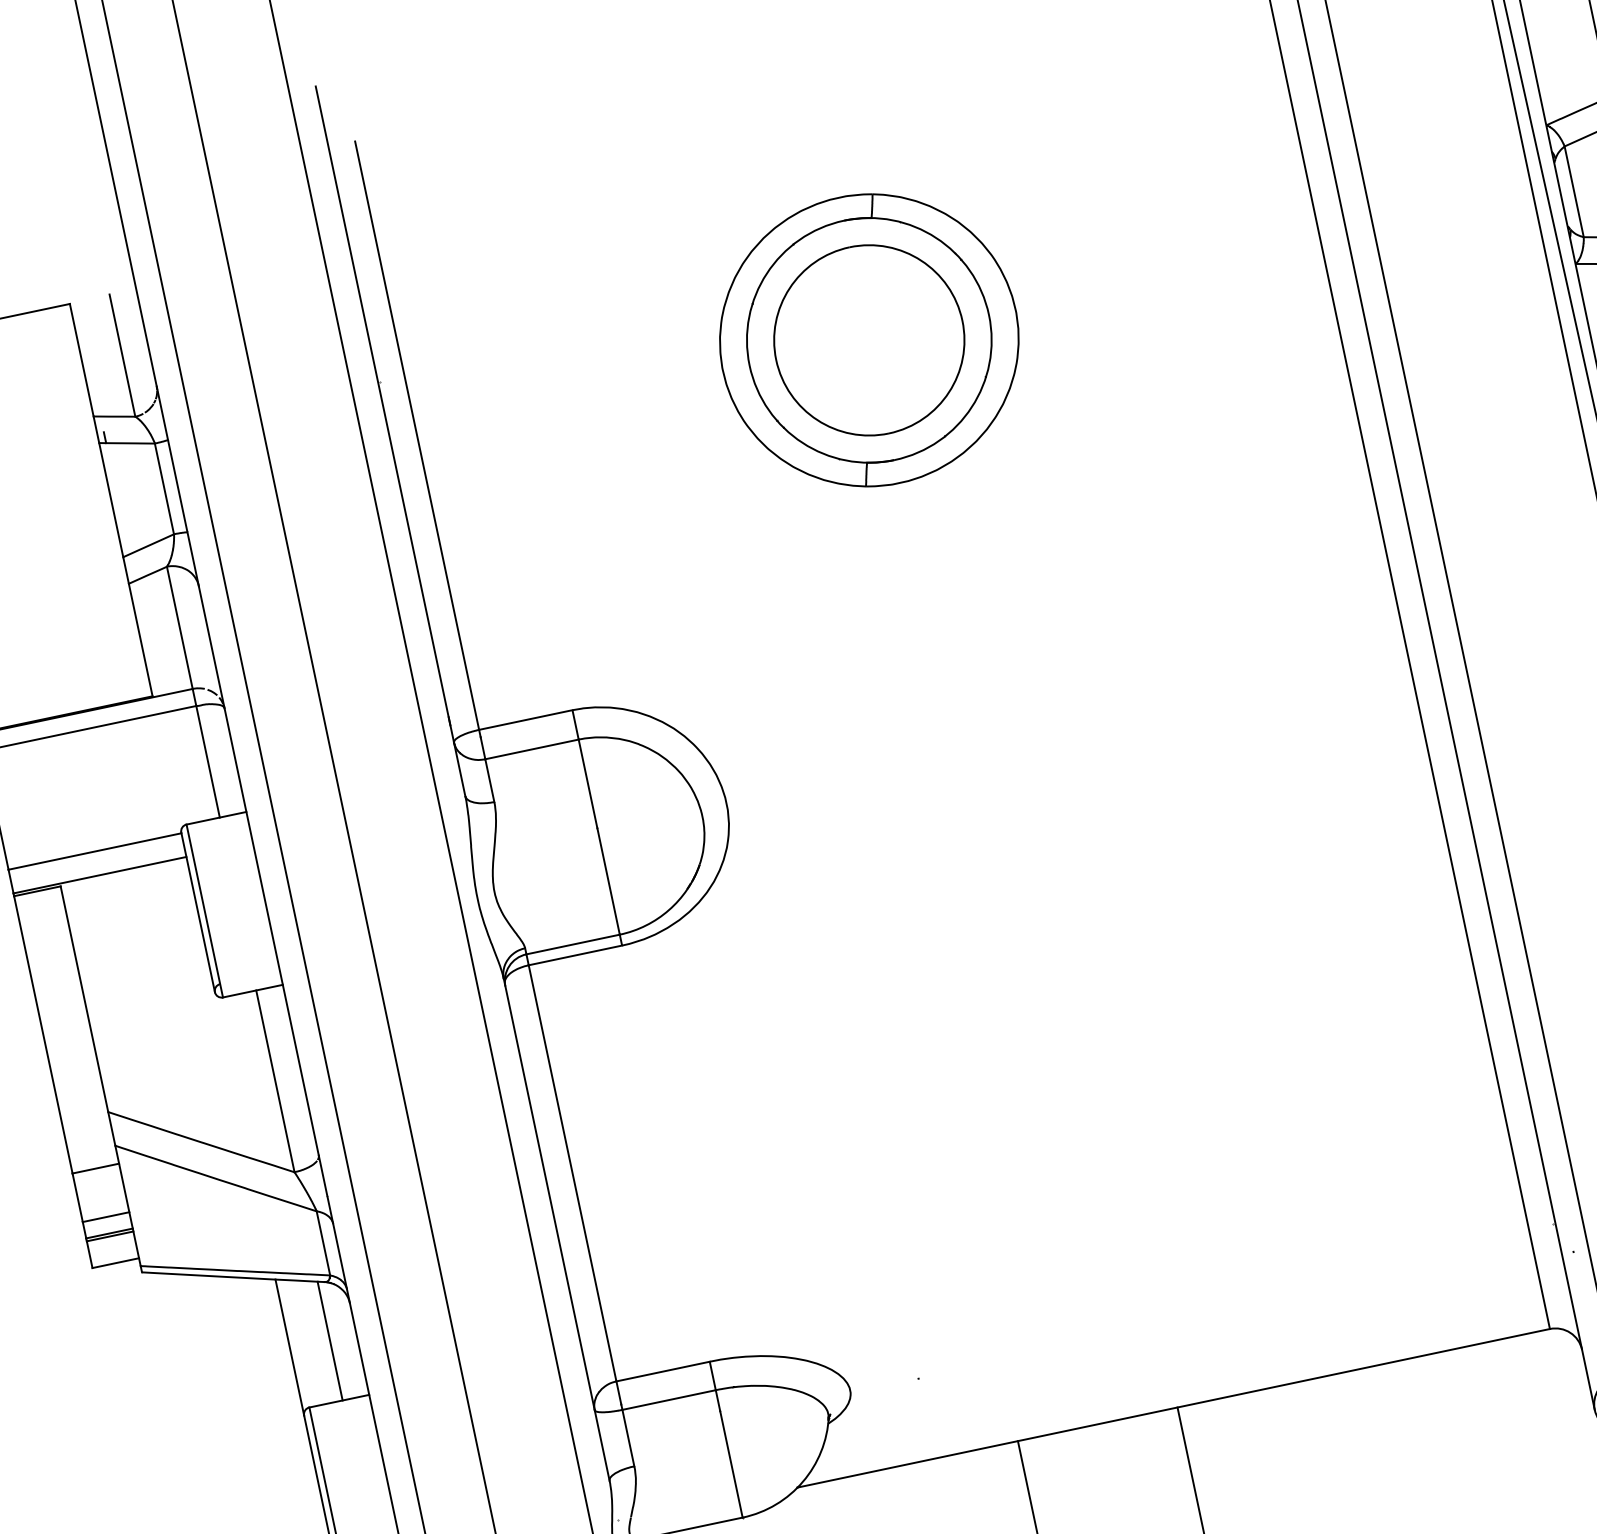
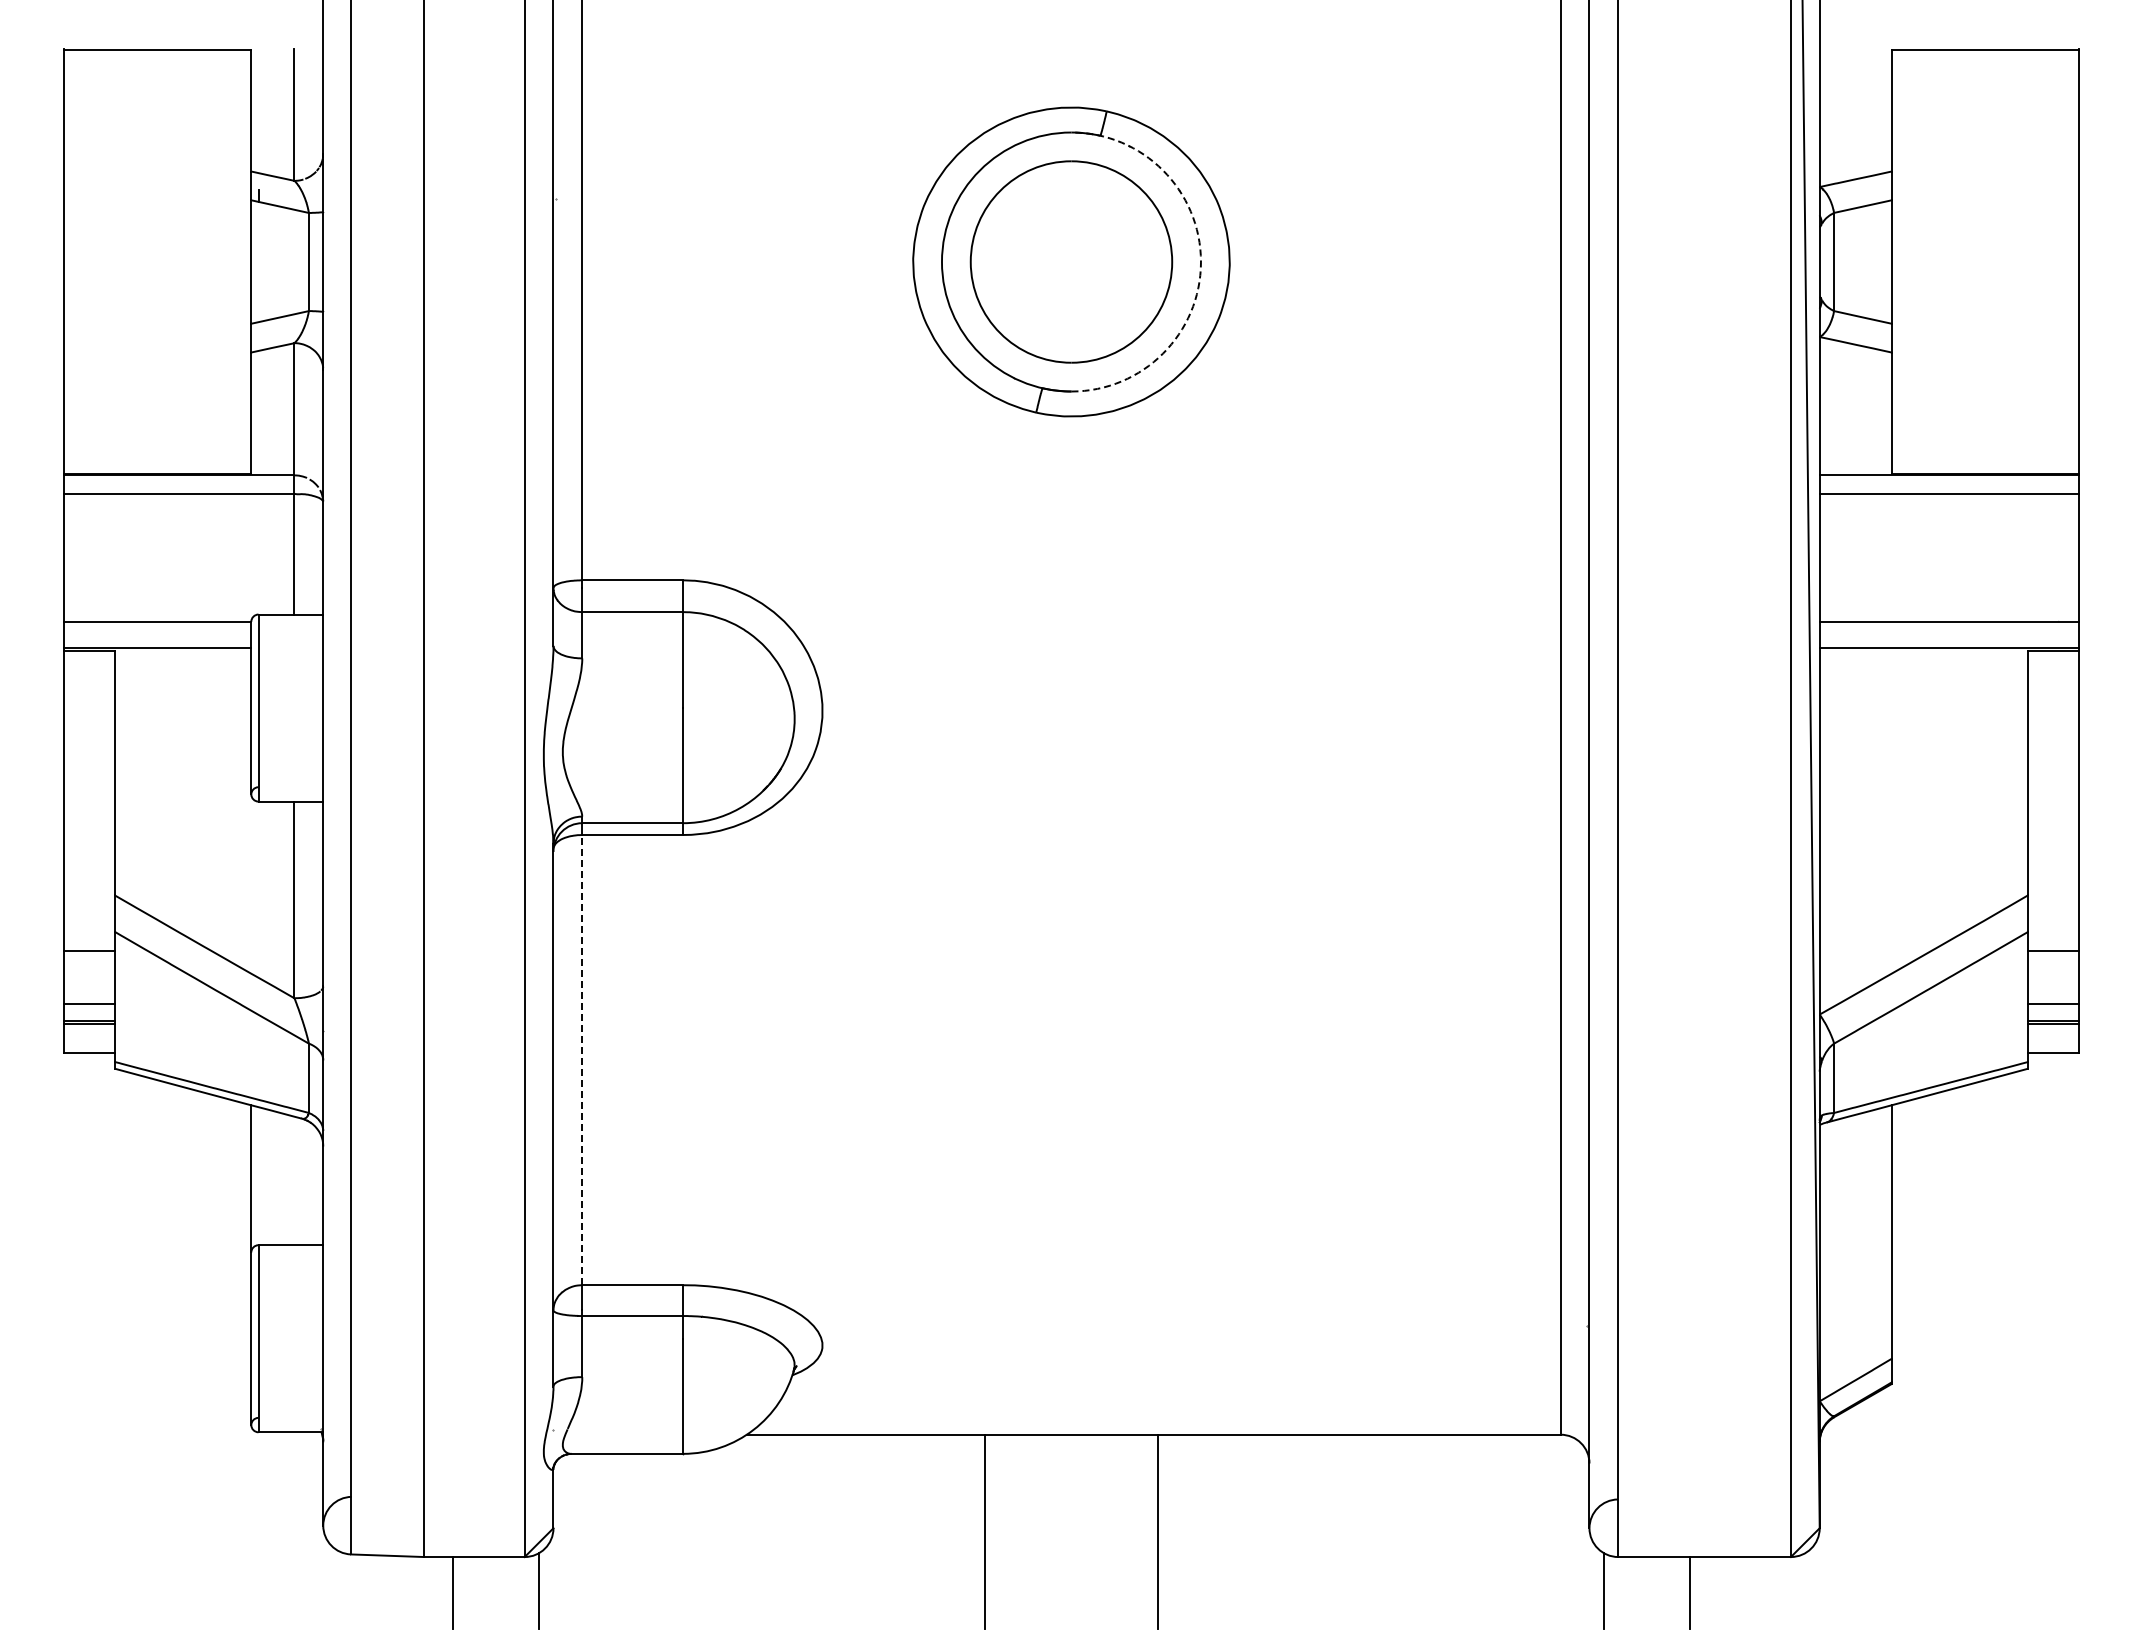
arc: (988, 315) -> (1200, 262), solid -> dashed
line: (572, 1172) -> (582, 1059), solid -> dashed
line: (330, 1340) -> (294, 1180), removed

